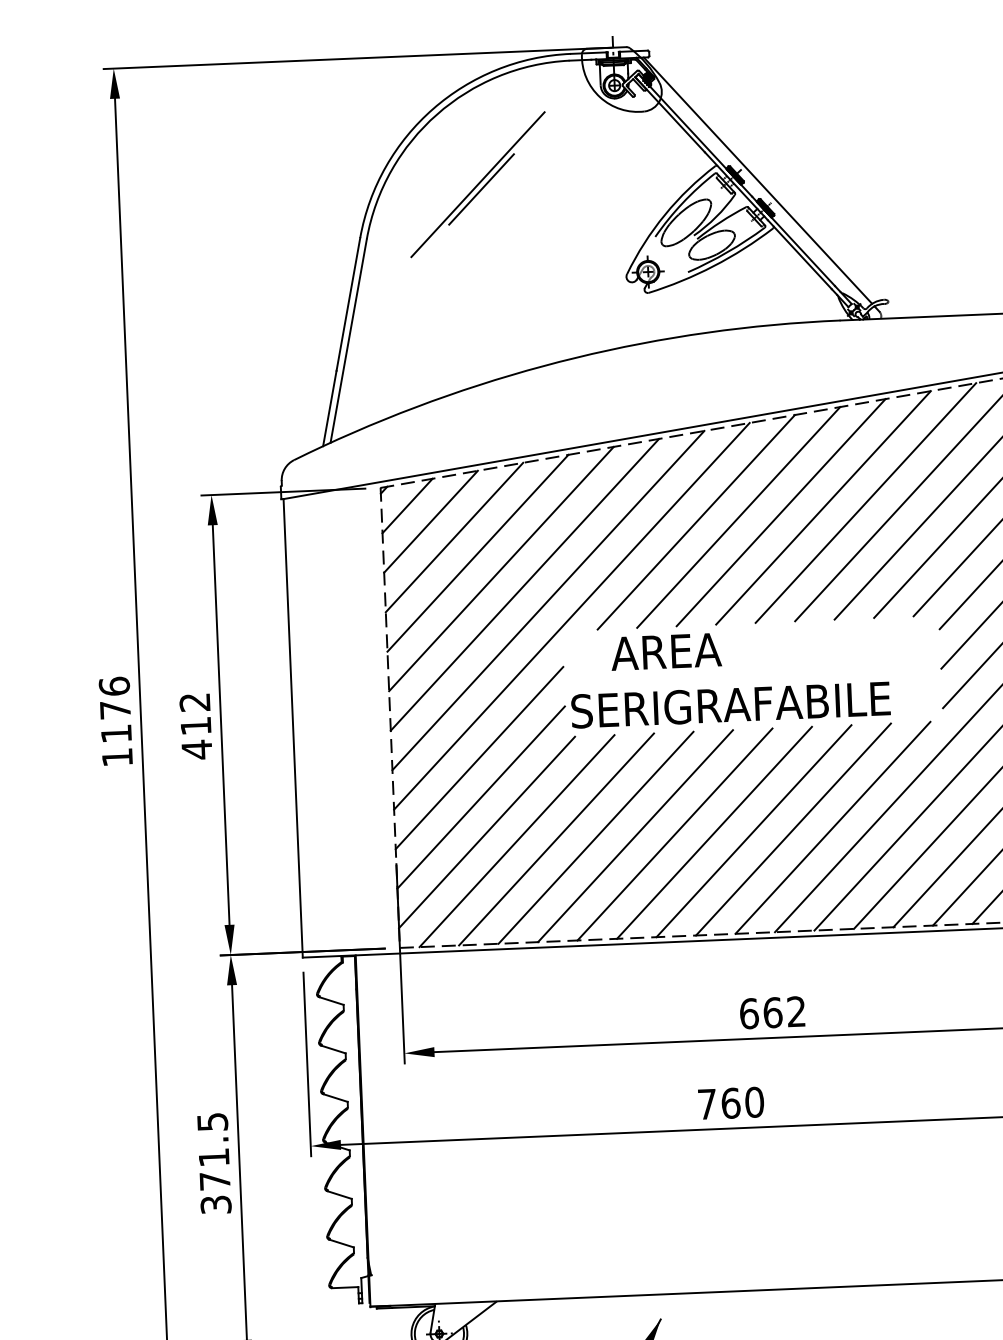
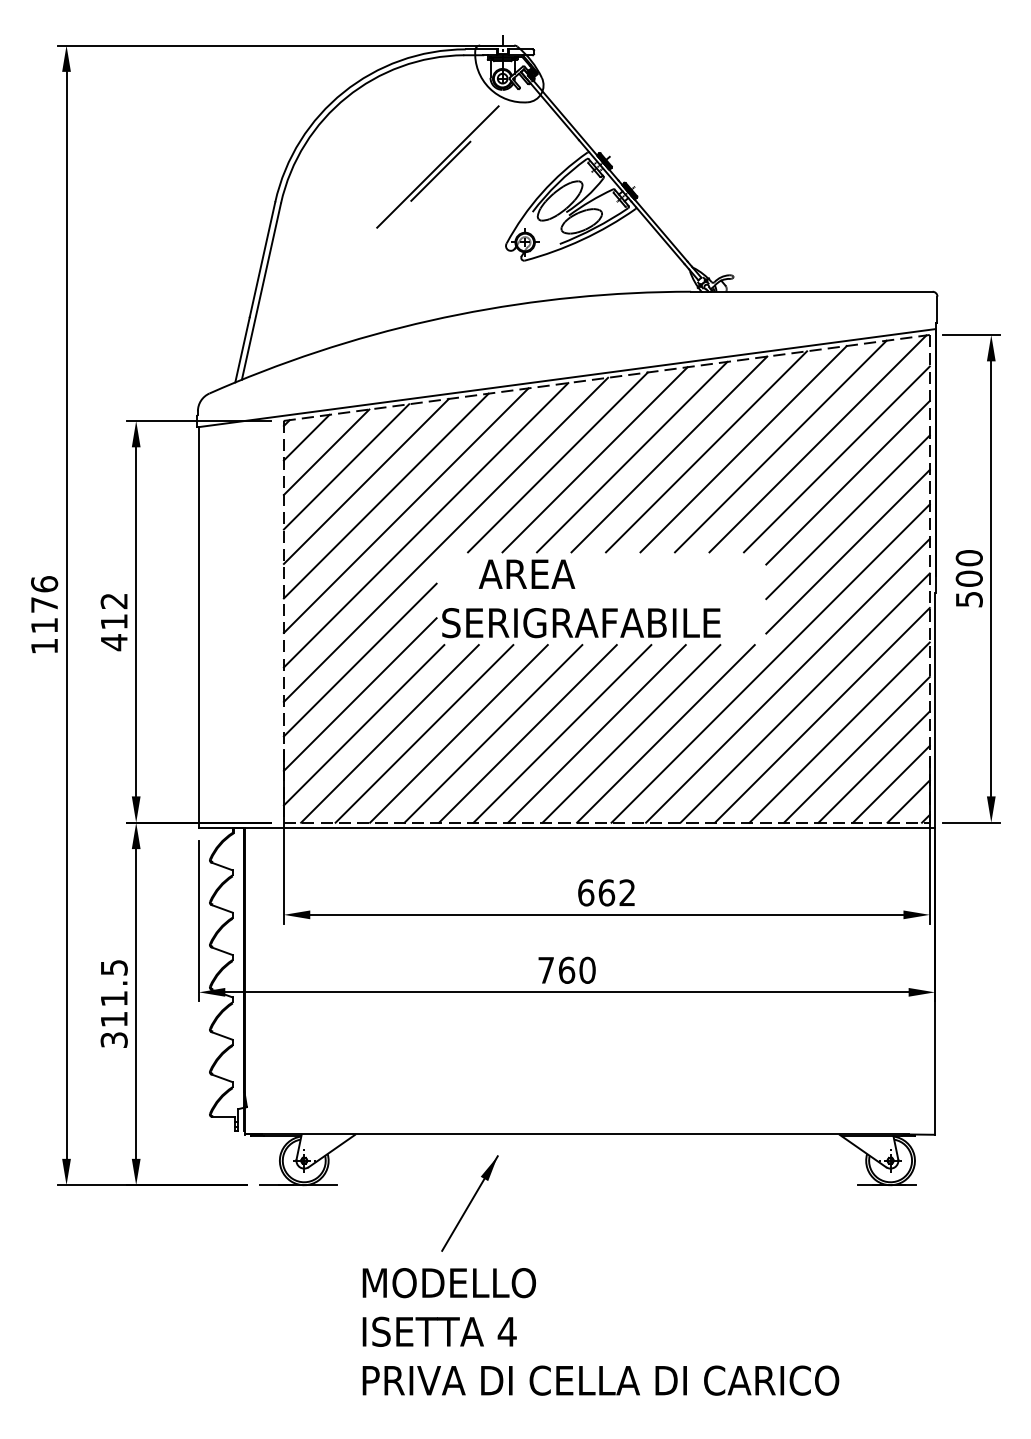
line: (758, 180) -> (624, 166), removed
part: (477, 184) -> (437, 166), moved
text: (215, 1181) -> (114, 1019), 371.5 -> 311.5

